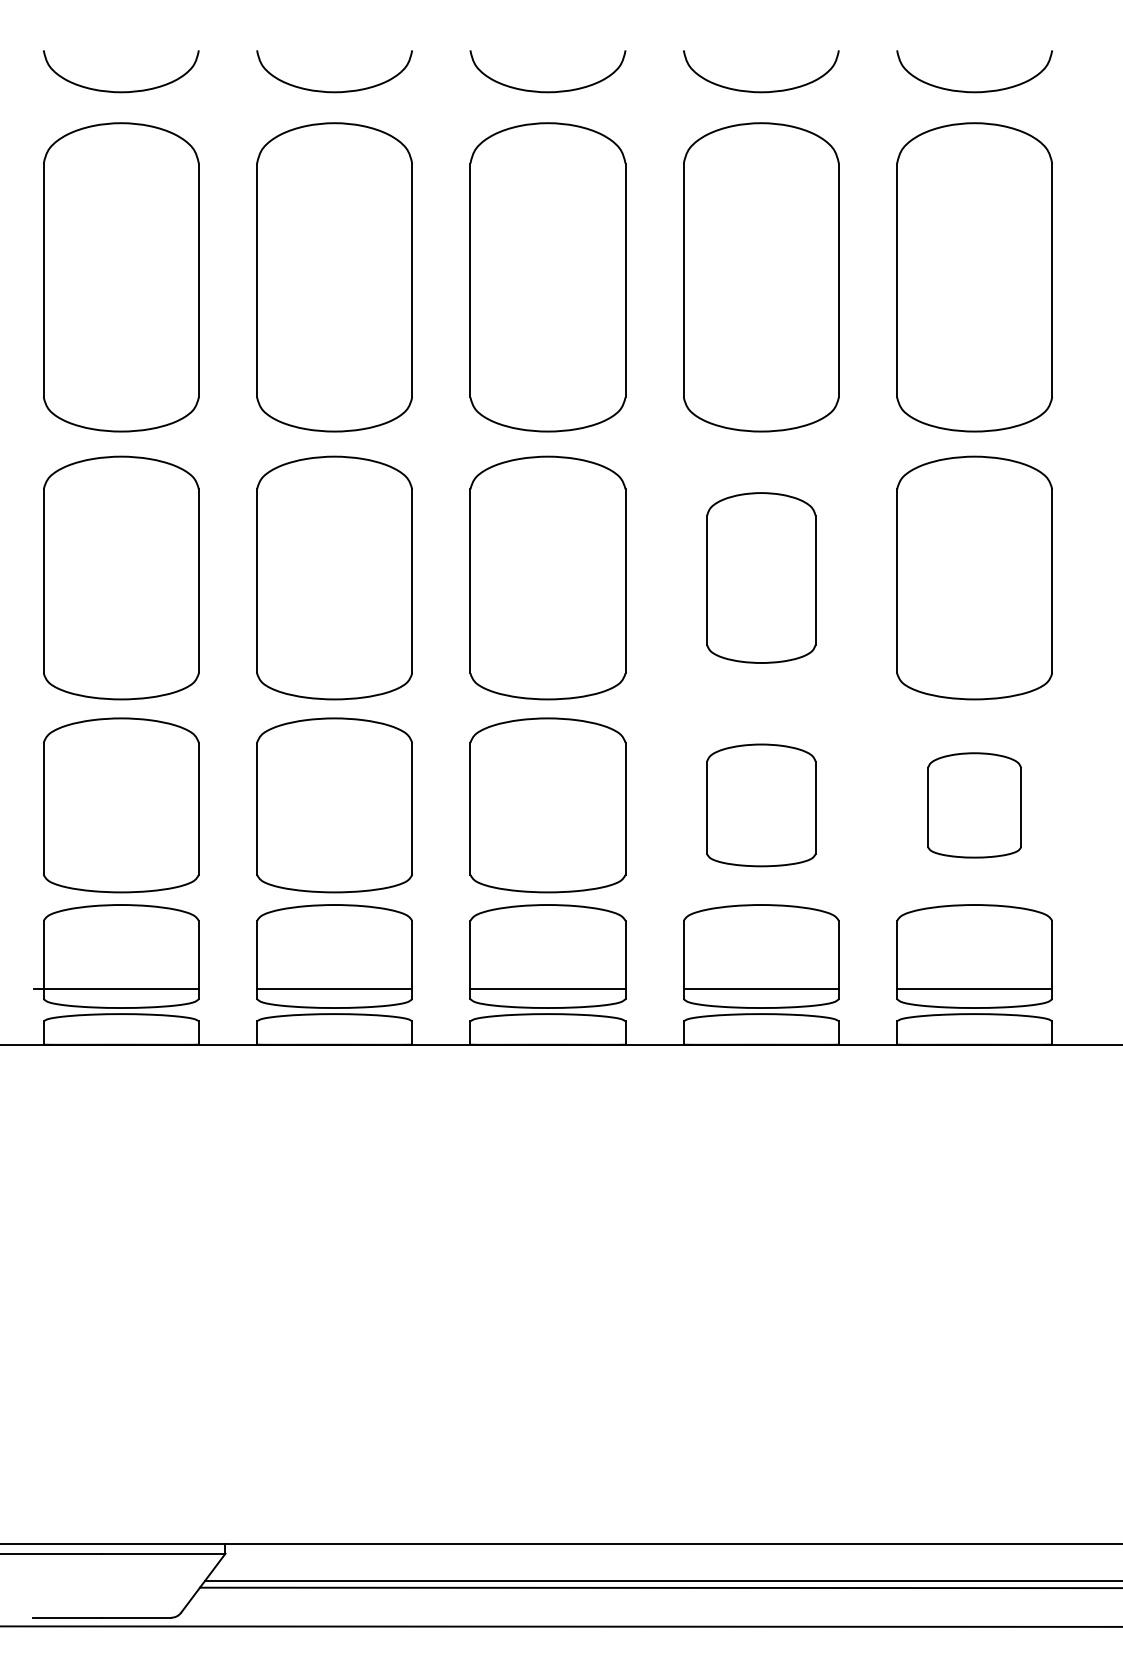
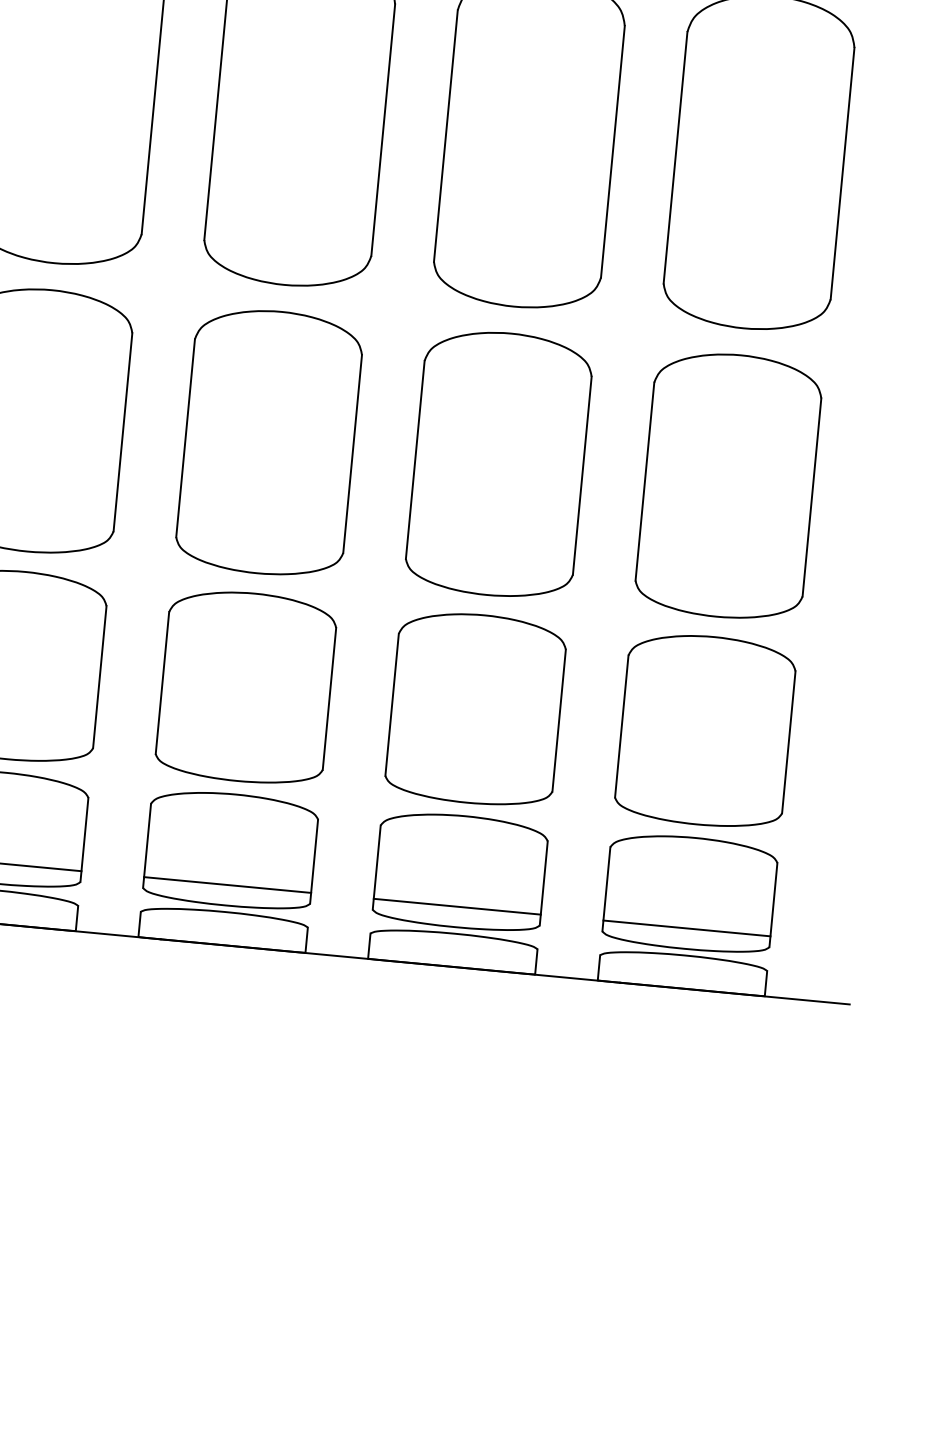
part: (761, 577) -> (499, 463), size x1.43
part: (761, 805) -> (476, 709), size x1.43
part: (974, 805) -> (705, 730), size x1.67

